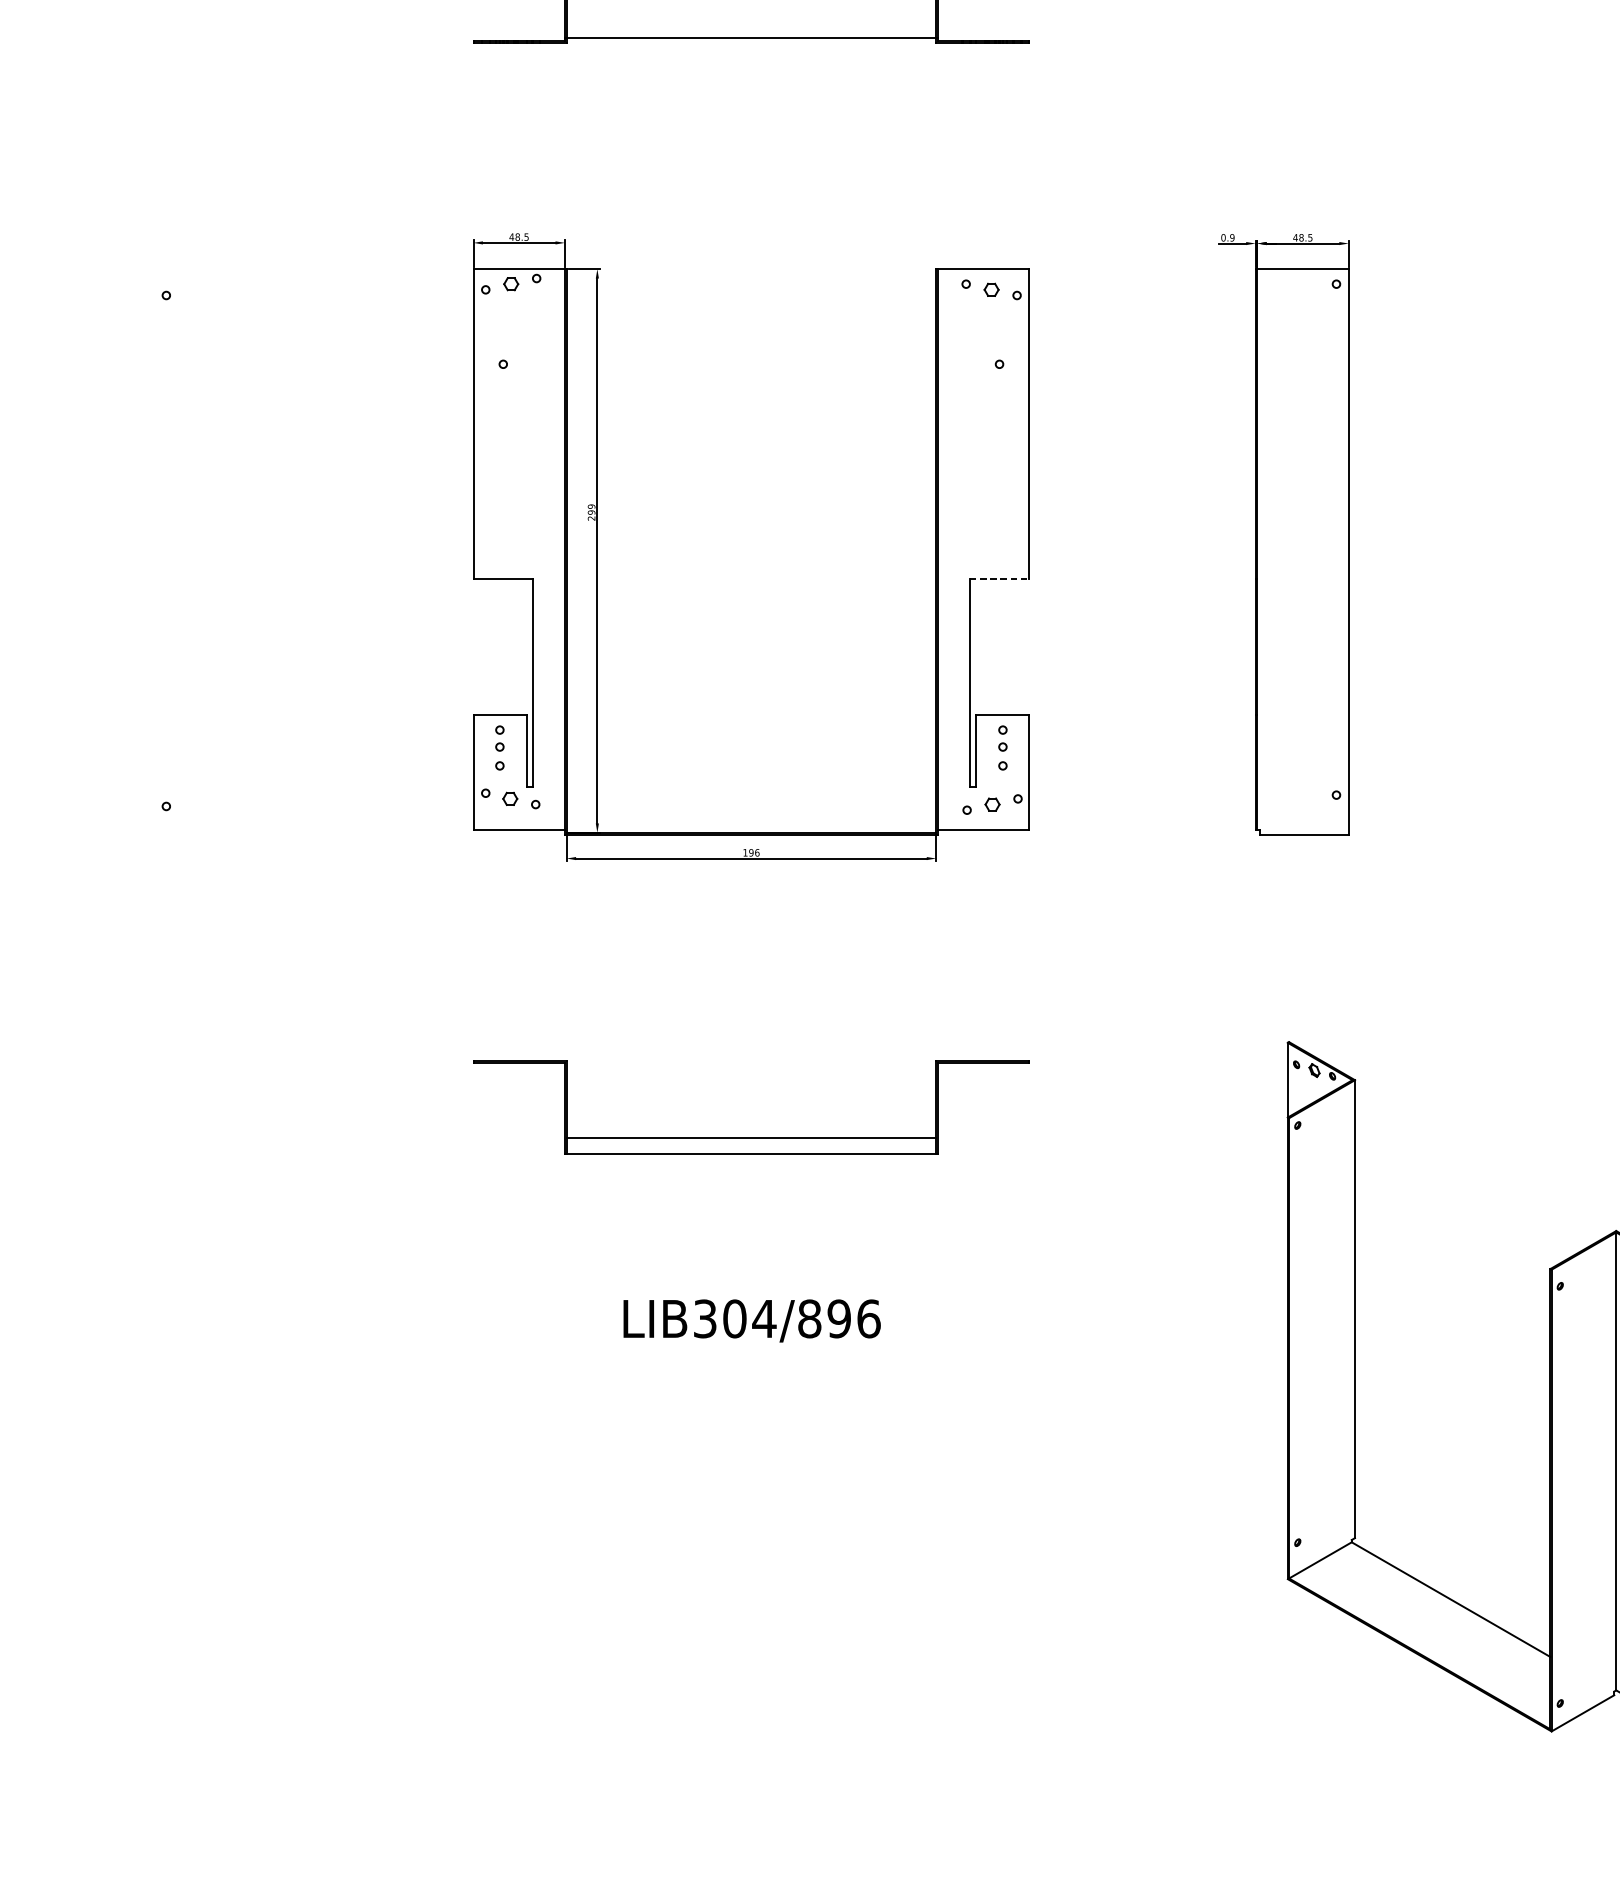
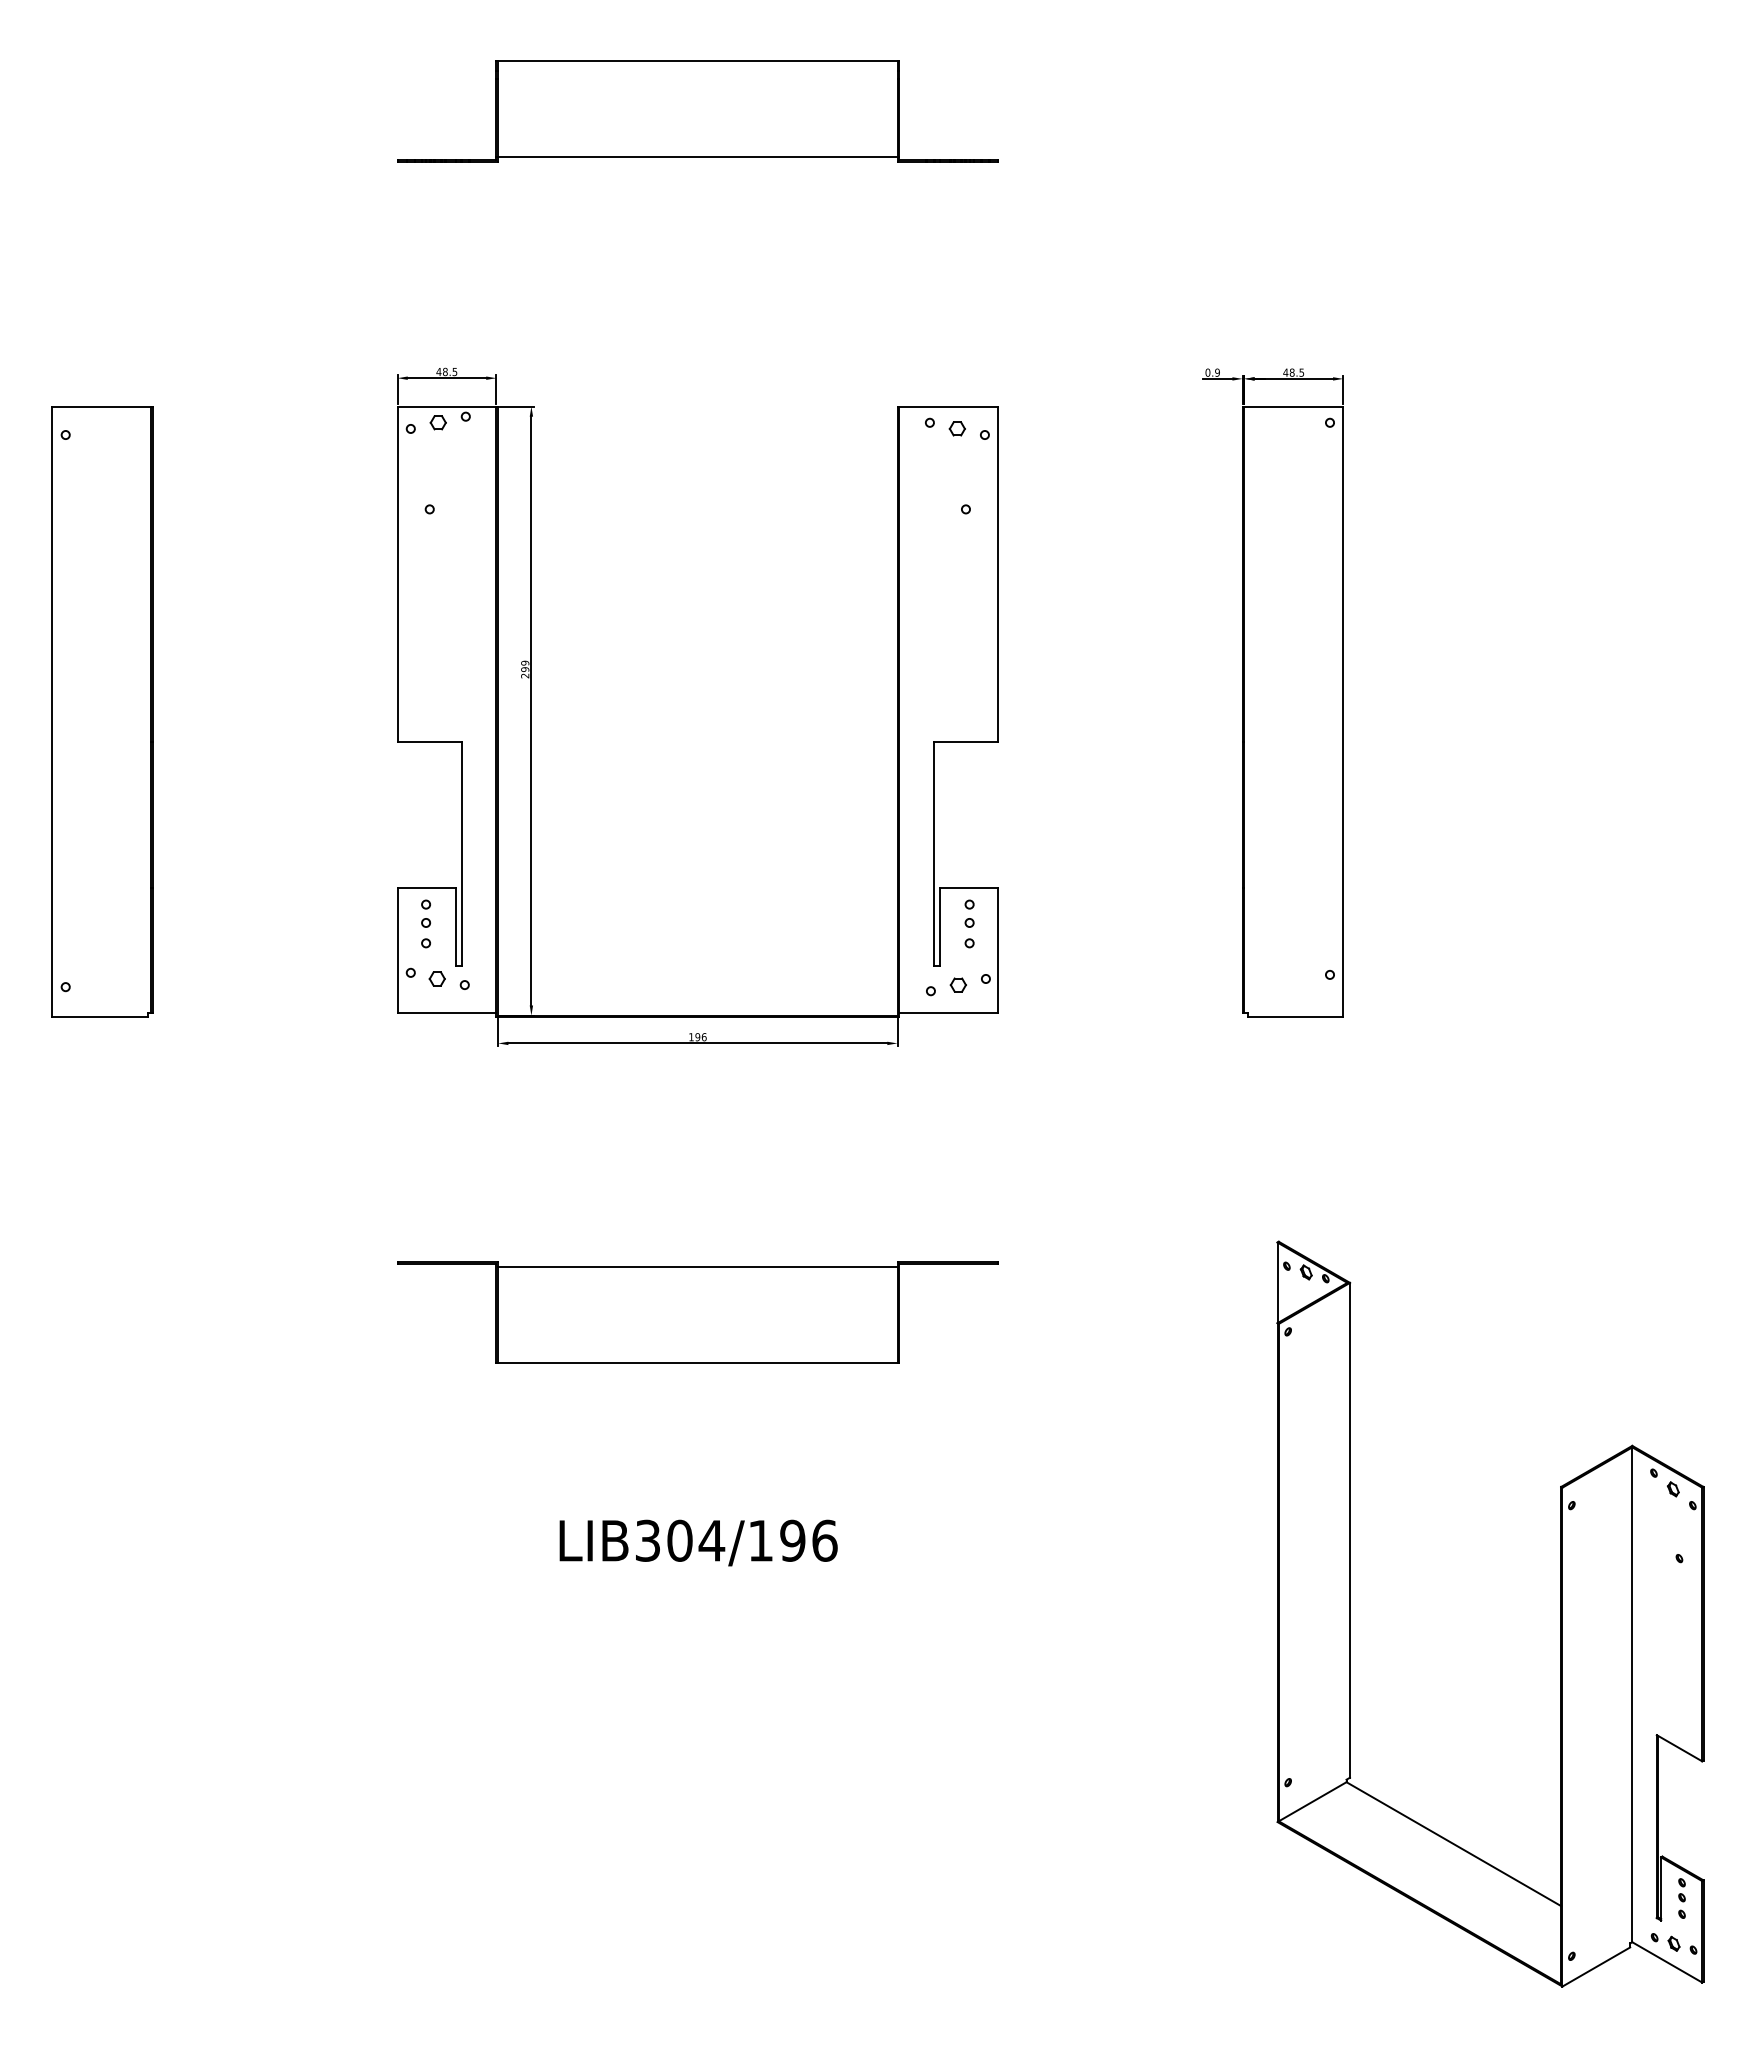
part: (200, 551) -> (102, 711), added
line: (1000, 579) -> (966, 741), dashed -> solid
line: (751, 1137) -> (697, 1266), moved
text: (809, 1318) -> (760, 1540), LIB304/896 -> LIB304/196

